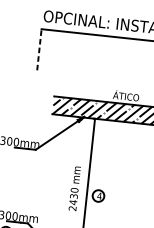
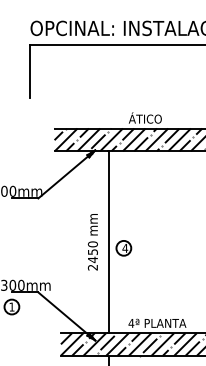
line: (39, 49) -> (29, 71), dashed -> solid
text: (72, 195) -> (91, 251), 2430 -> 2450

